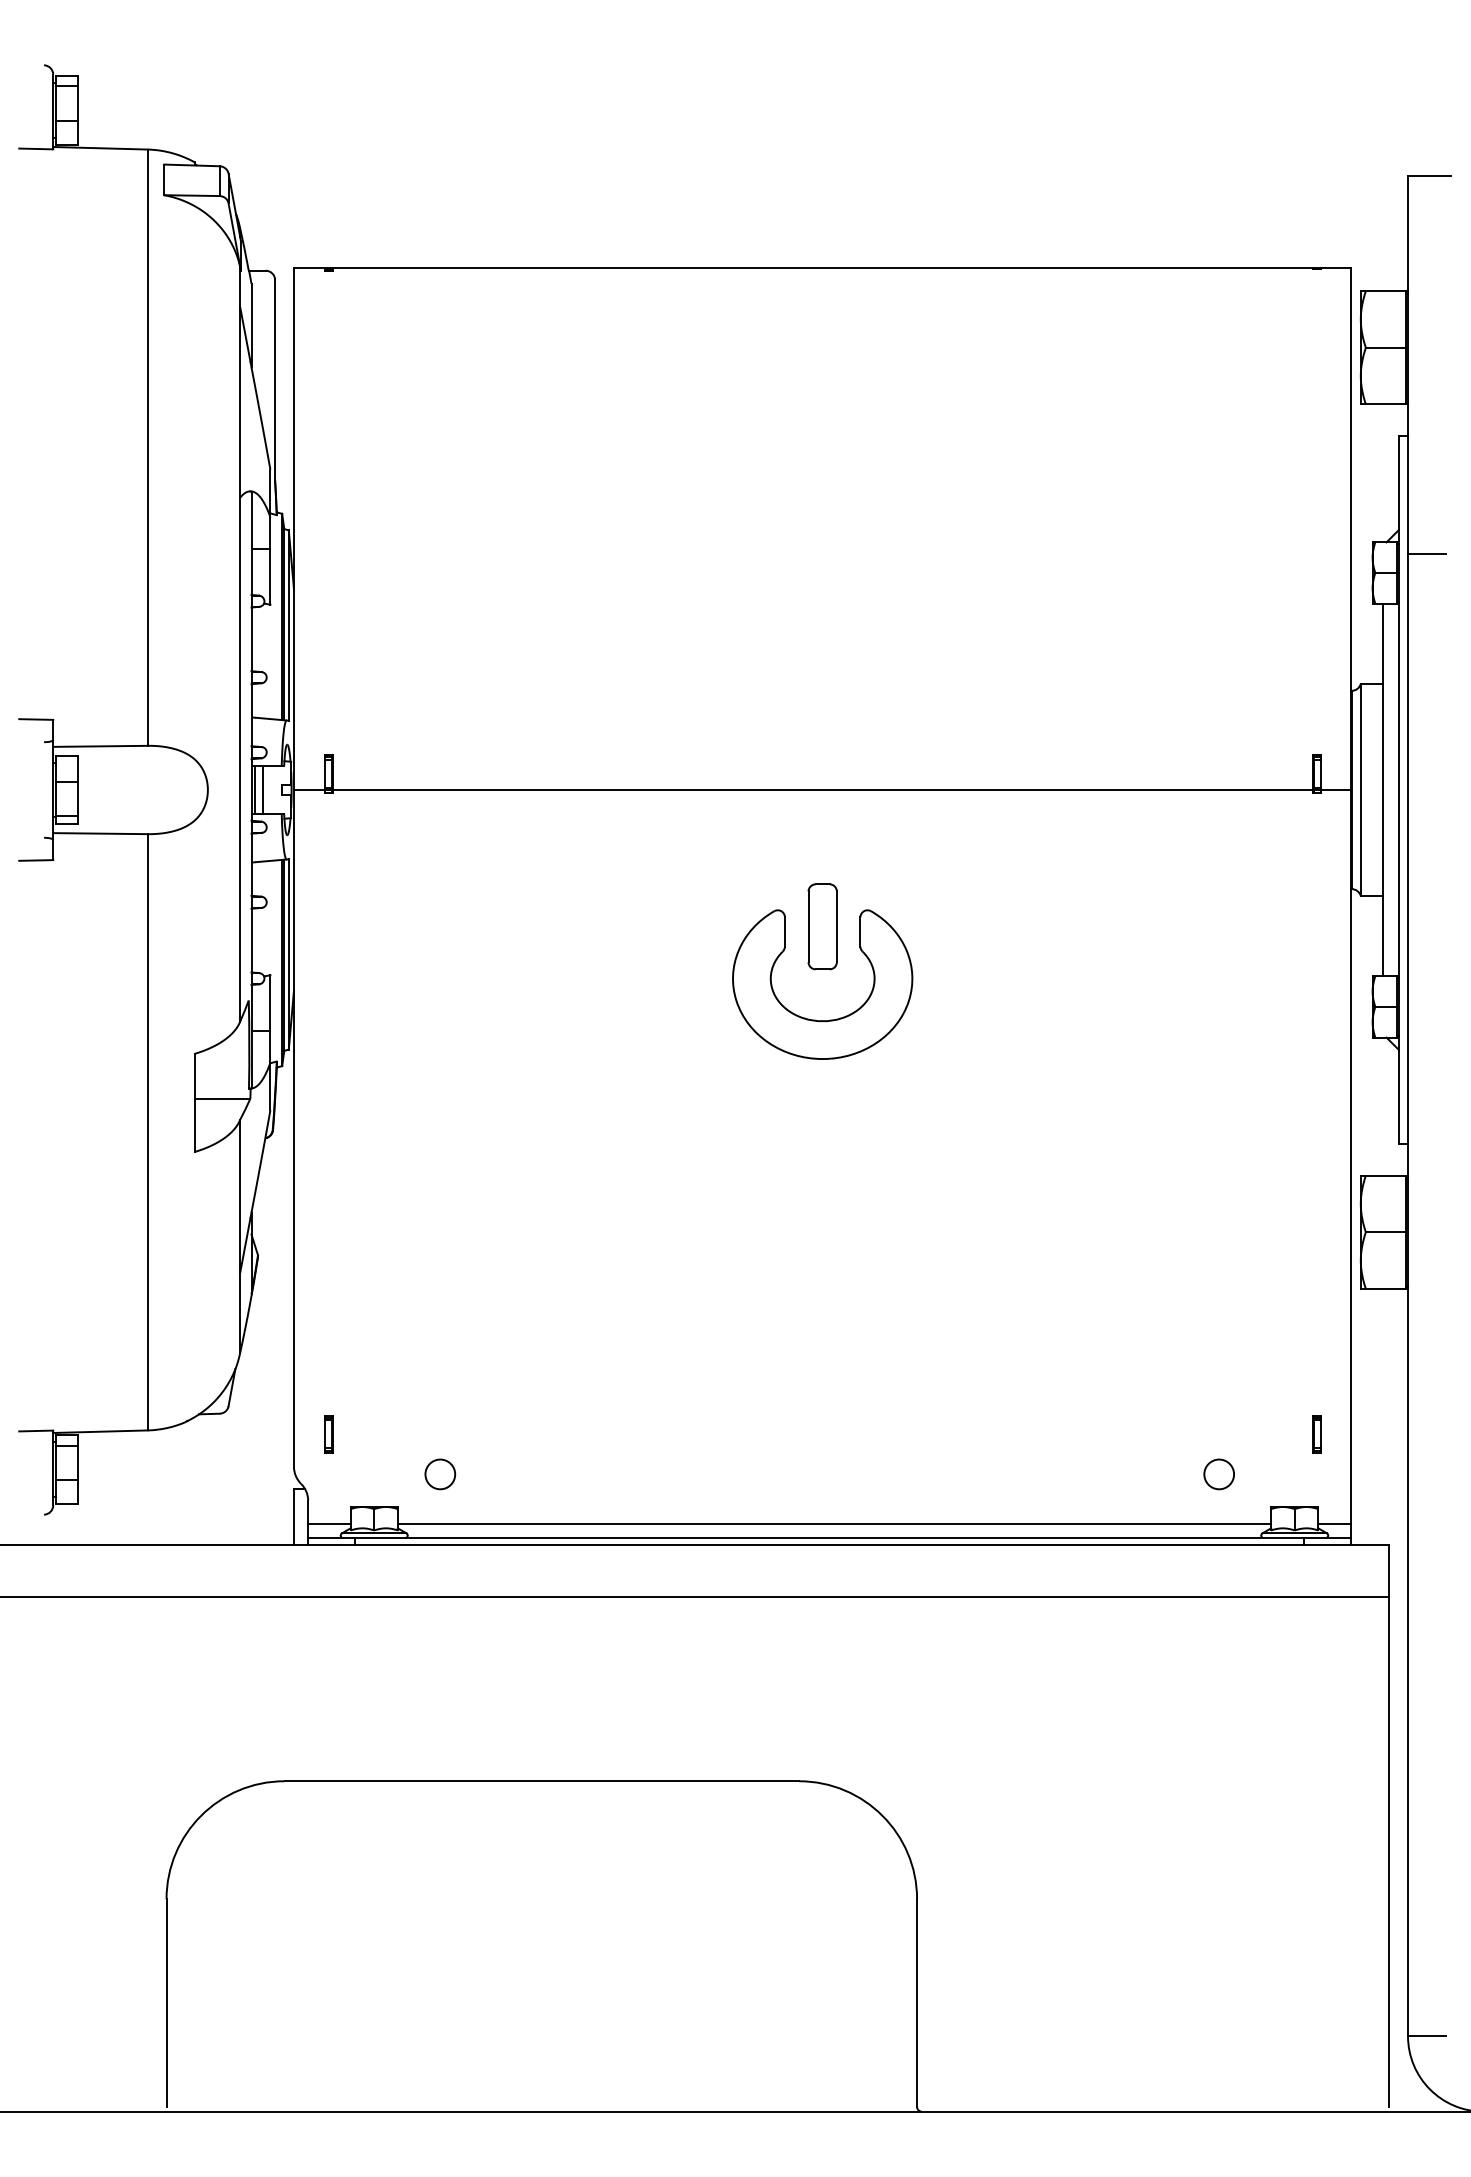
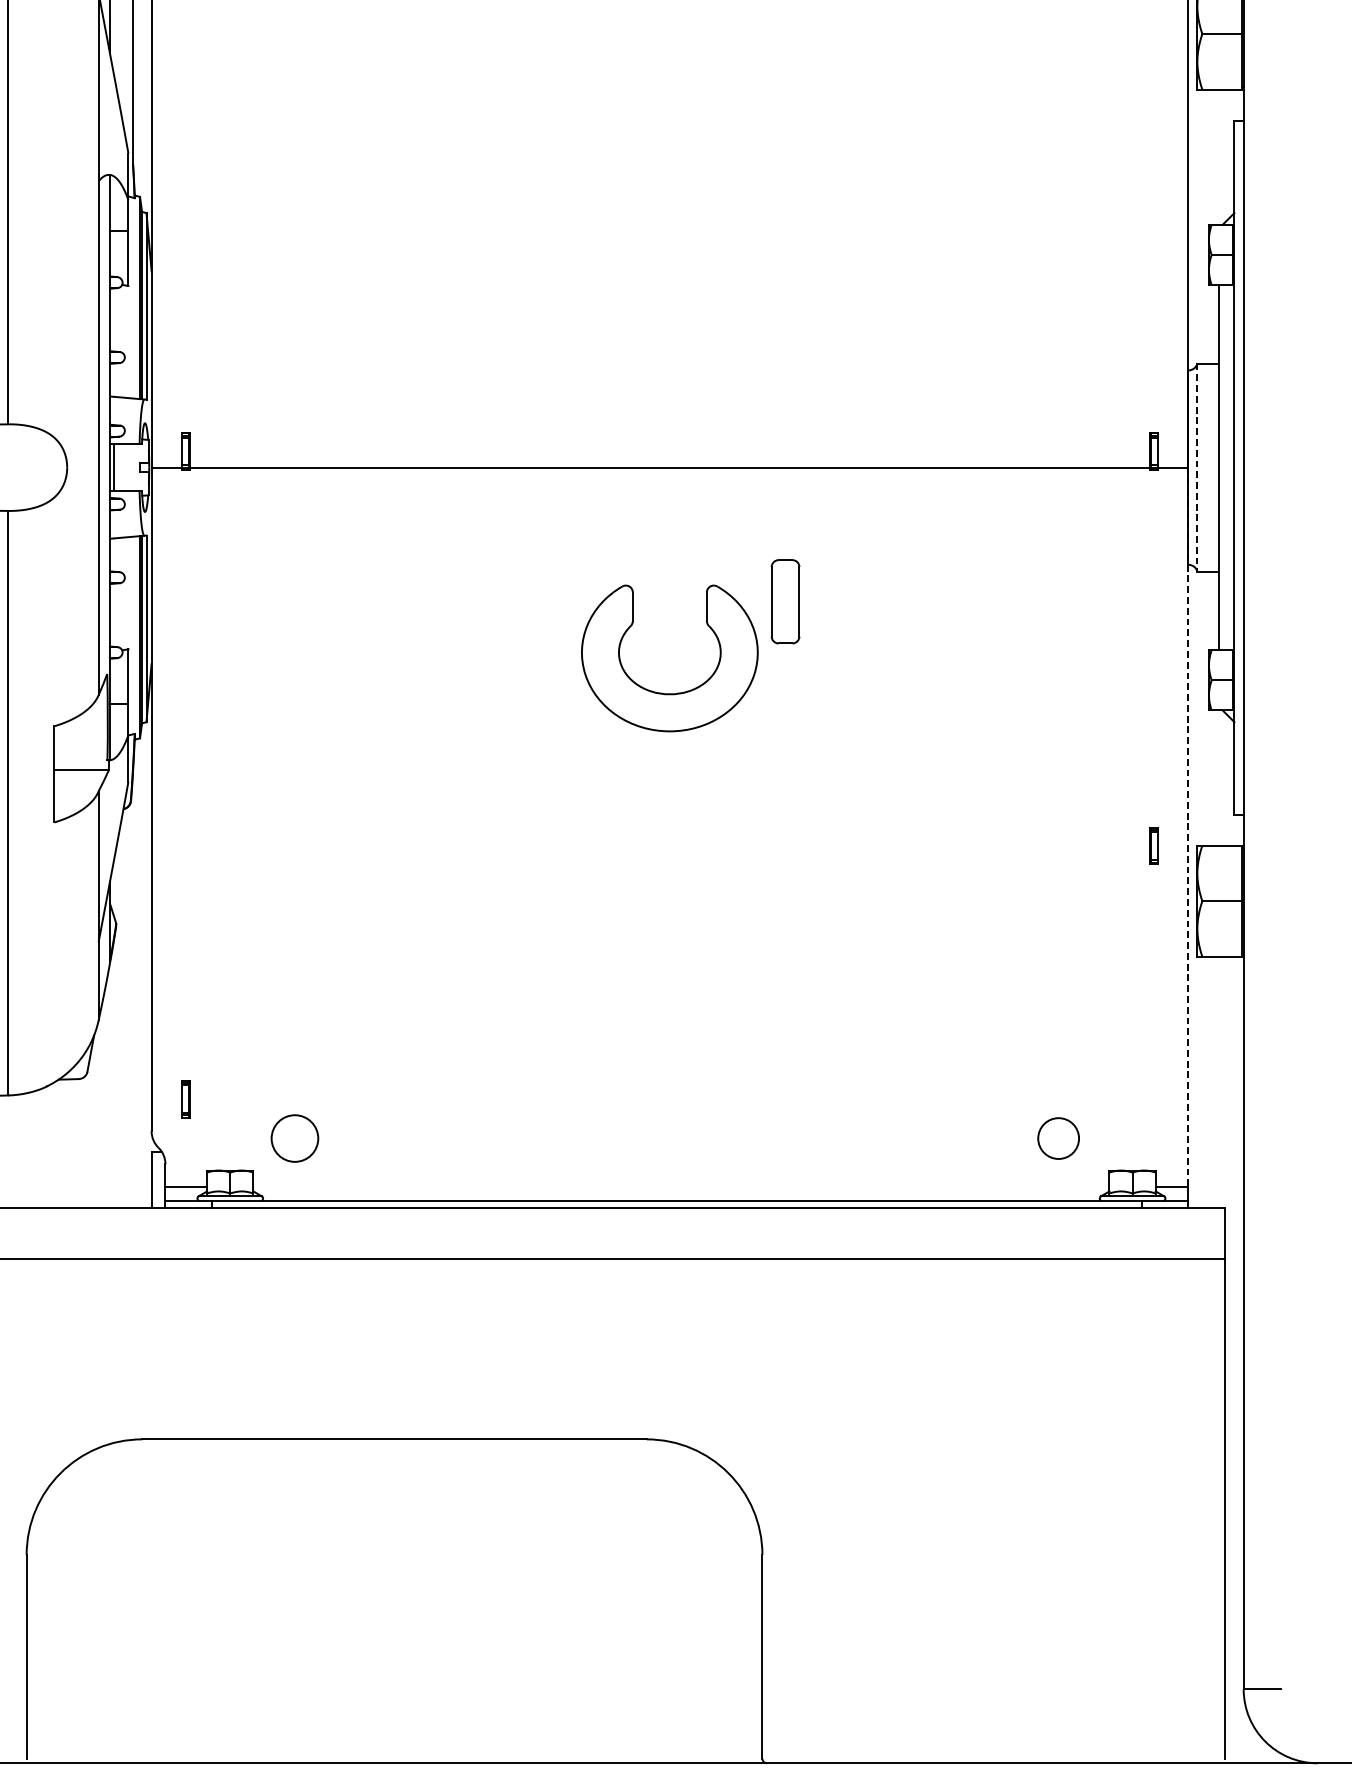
line: (1426, 553) -> (1261, 235), removed
line: (262, 789) -> (120, 467), removed
line: (1360, 790) -> (1197, 468), solid -> dashed
part: (822, 926) -> (785, 601), moved
line: (1351, 1156) -> (1188, 826), solid -> dashed
part: (1316, 1434) -> (1153, 846), moved
circle: (440, 1474) -> (295, 1138), size x1.6
circle: (1218, 1474) -> (1057, 1138), size x1.4
line: (834, 1523) -> (681, 1186), removed

